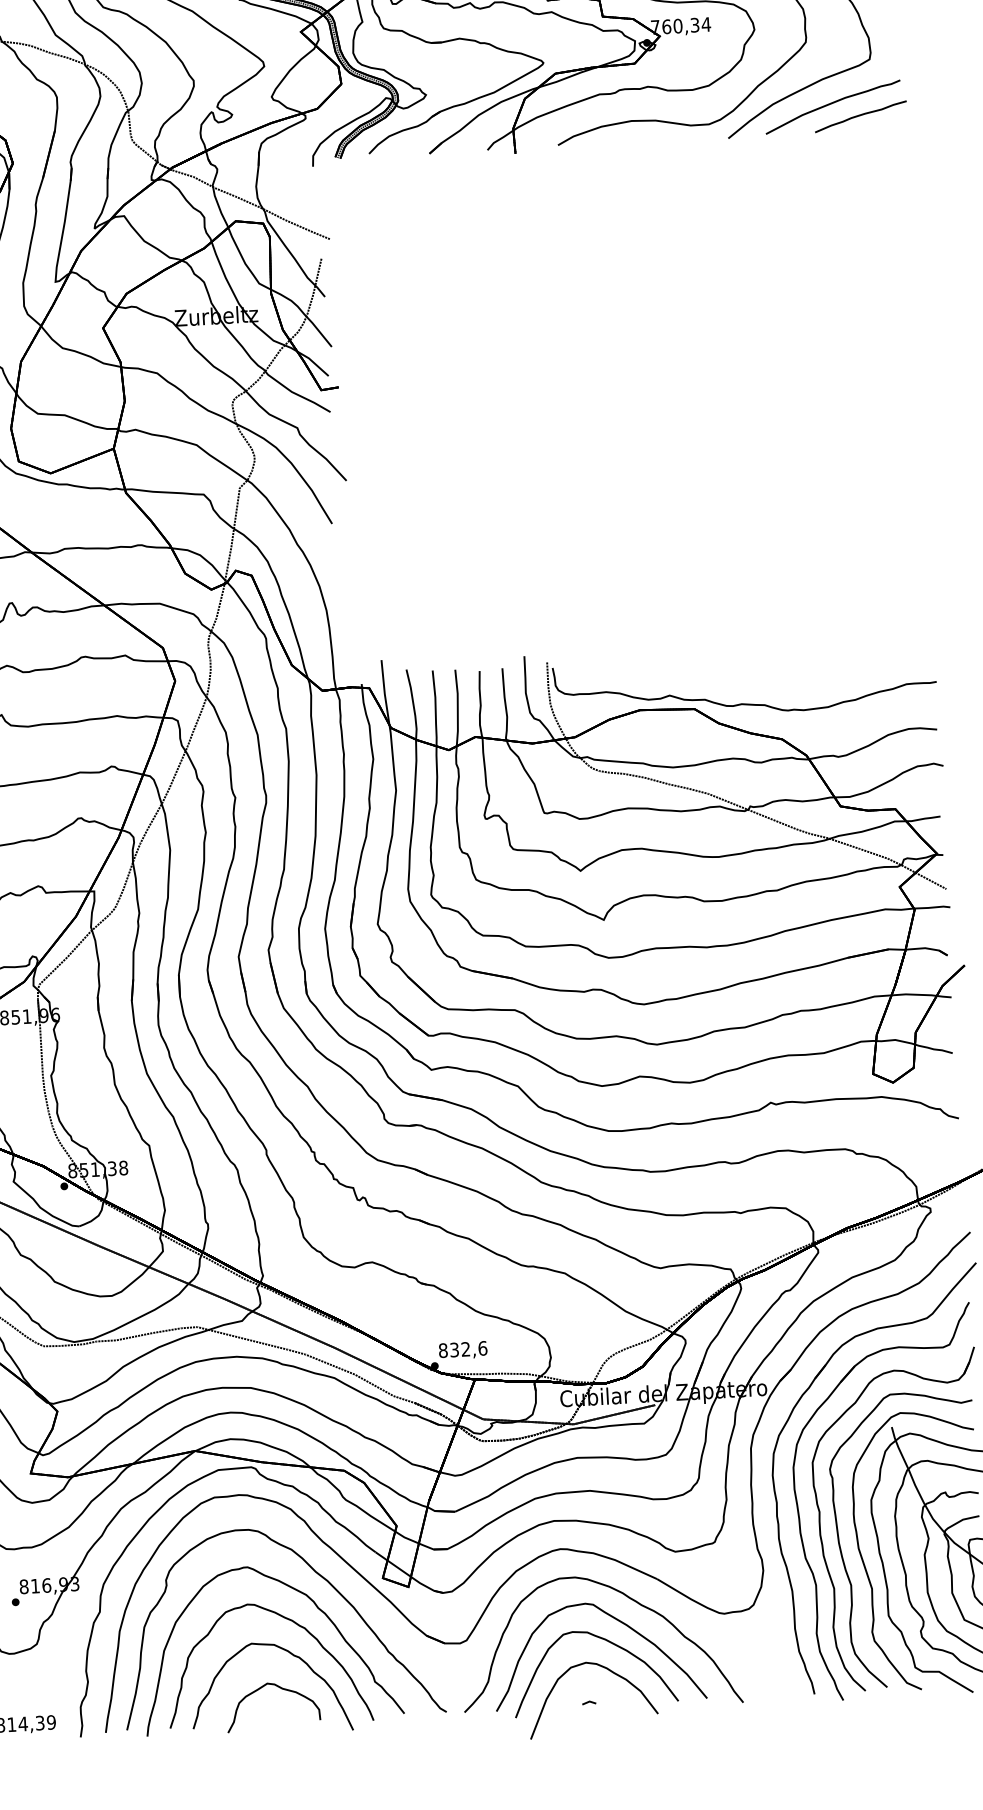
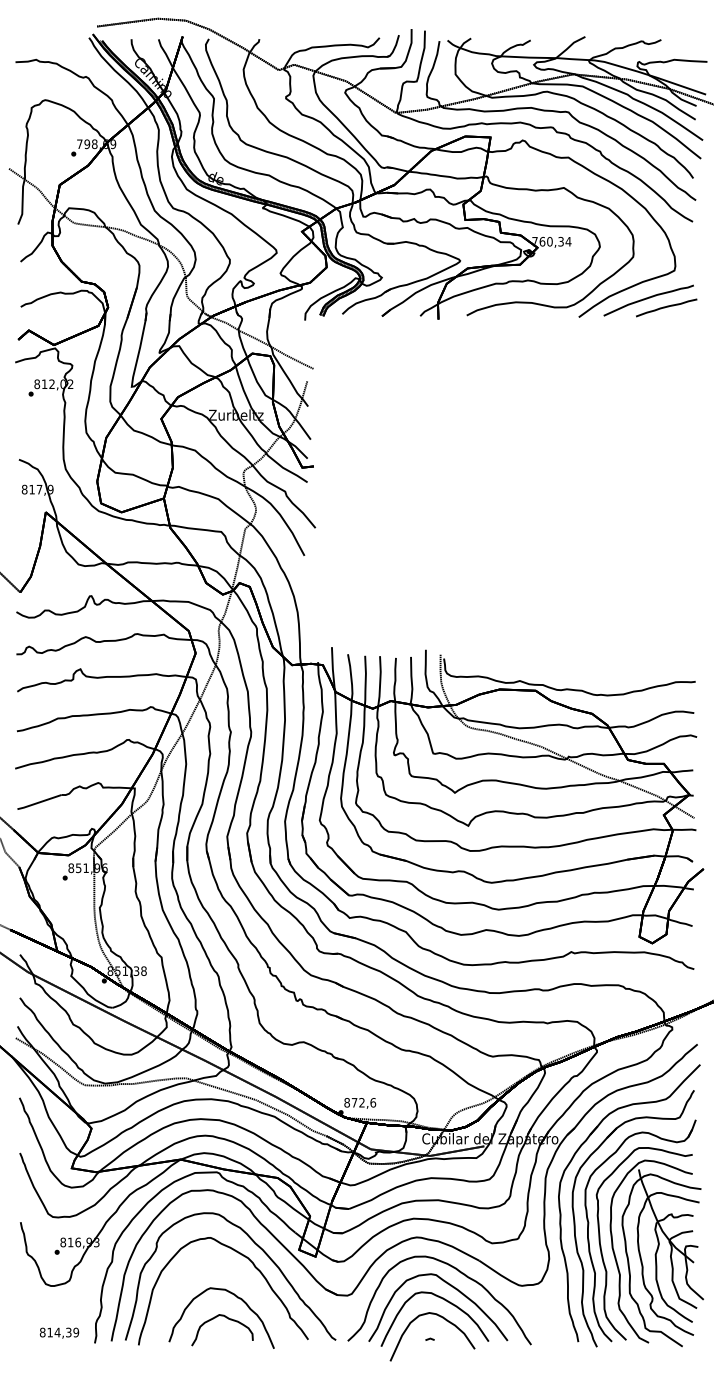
text: (454, 1349) -> (354, 1102), 832,6 -> 872,6
part: (293, 1623) -> (238, 1276), removed

